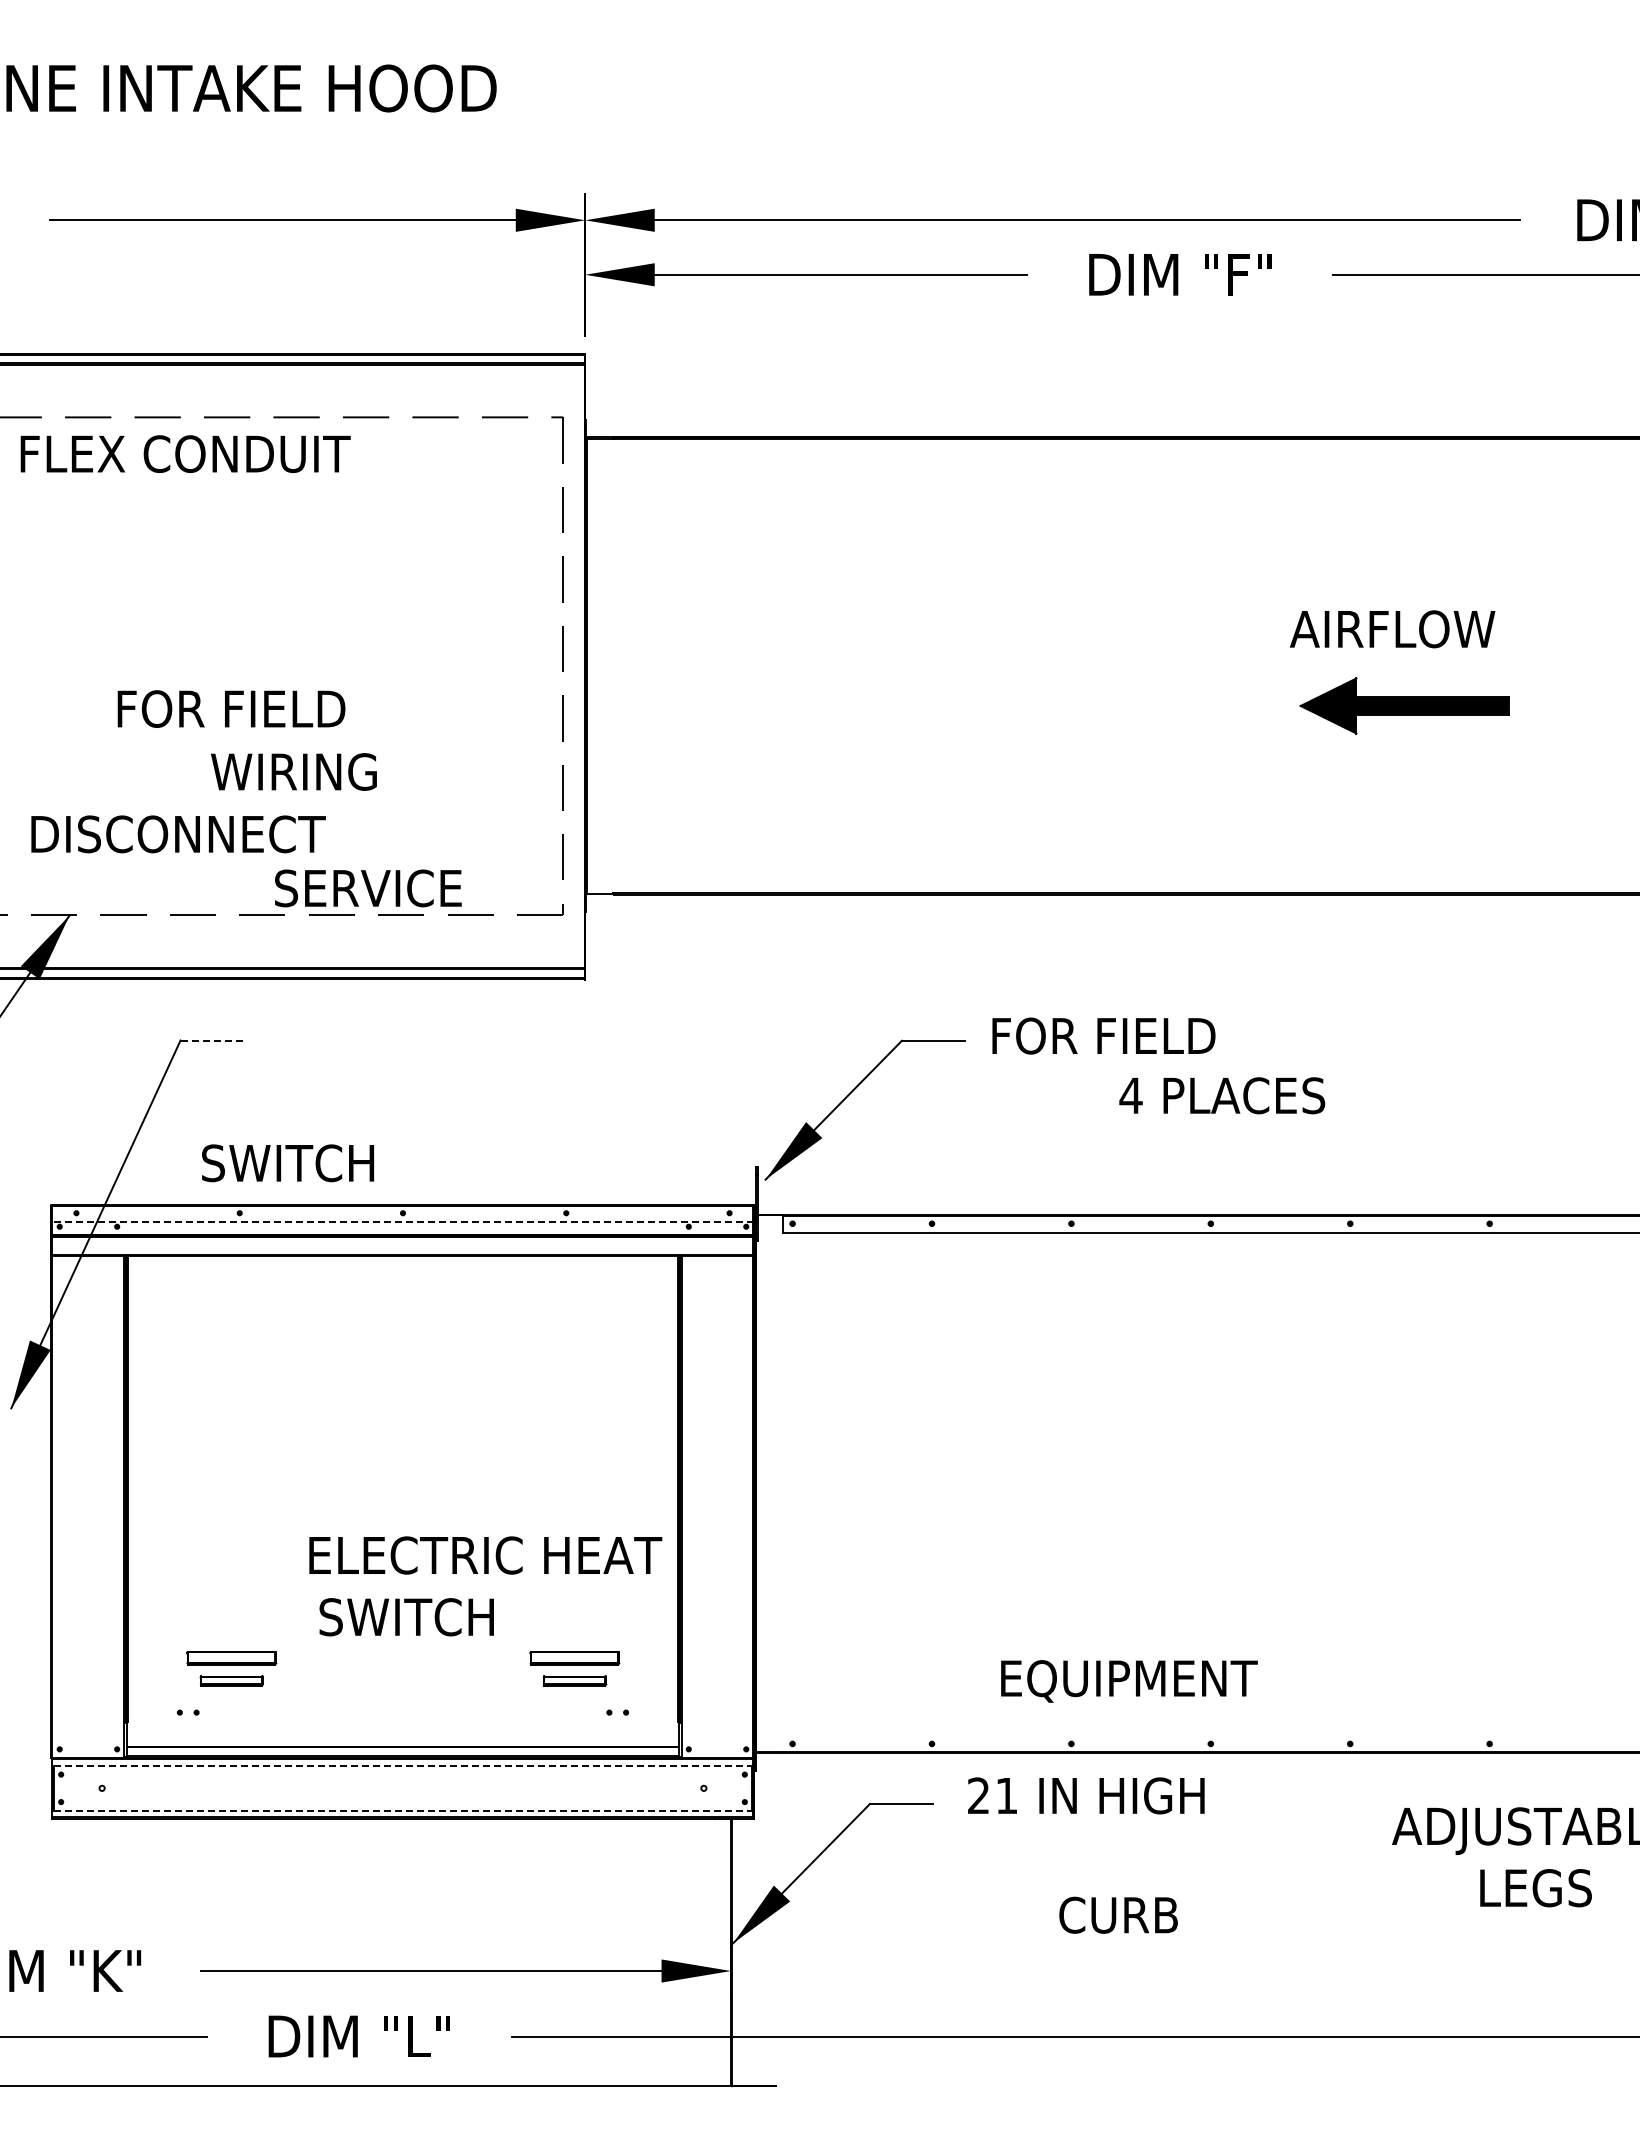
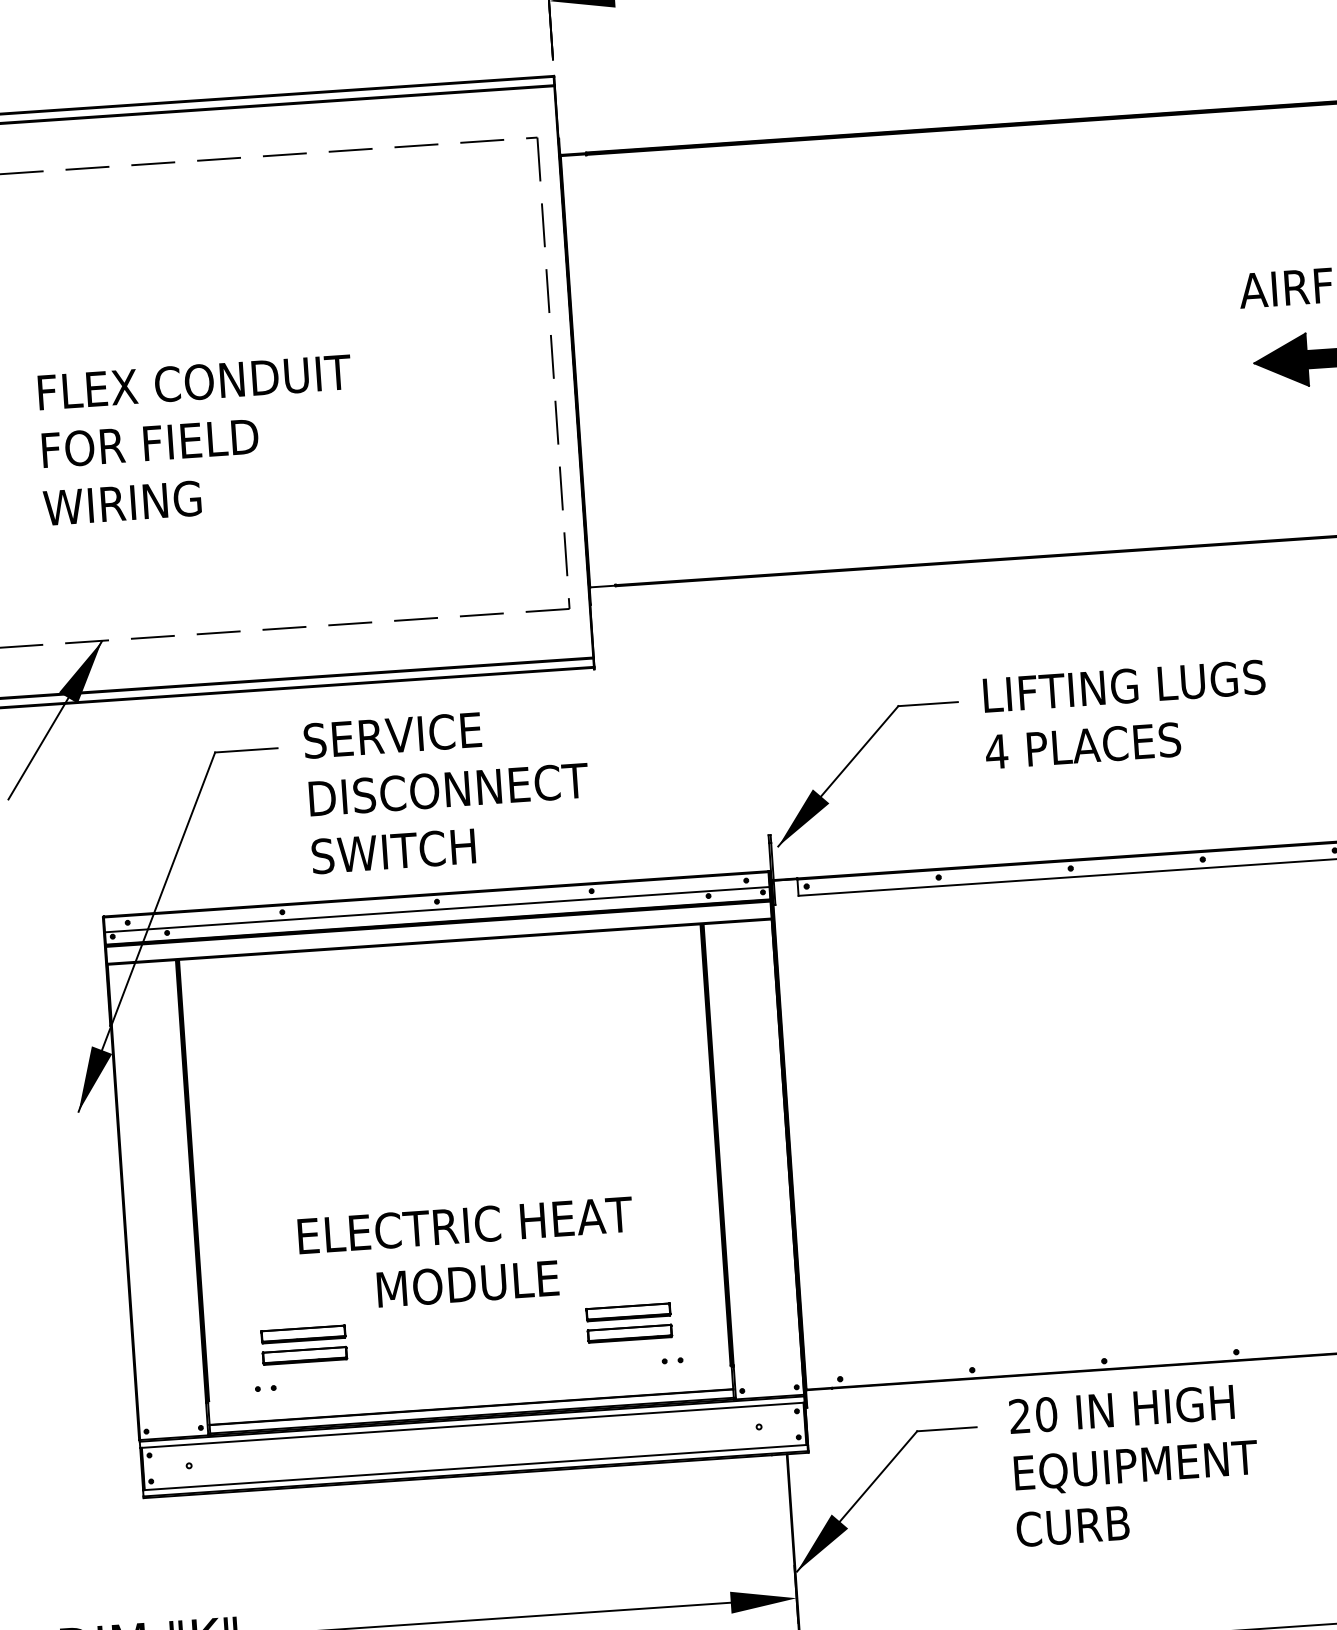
text: (185, 453) -> (194, 381), moved
text: (231, 708) -> (150, 442), moved
text: (293, 771) -> (121, 502), moved
text: (178, 834) -> (448, 789), moved
text: (368, 888) -> (392, 735), moved
text: (1142, 1035) -> (1125, 685), FOR FIELD -> LIFTING LUGS
line: (213, 1040) -> (246, 750), dashed -> solid
text: (1222, 1095) -> (1083, 745), moved
text: (287, 1163) -> (393, 851), moved
line: (402, 1221) -> (437, 909), dashed -> solid
text: (485, 1555) -> (465, 1225), moved
text: (407, 1617) -> (467, 1284), SWITCH -> MODULE
part: (231, 1680) -> (304, 1355), size x1.43
part: (574, 1680) -> (629, 1333), size x1.43
text: (1129, 1681) -> (1136, 1468), moved
line: (402, 1766) -> (472, 1425), dashed -> solid
text: (1006, 1795) -> (1046, 1414), 21 -> 20
line: (402, 1810) -> (475, 1467), dashed -> solid
text: (1118, 1914) -> (1072, 1525), moved

